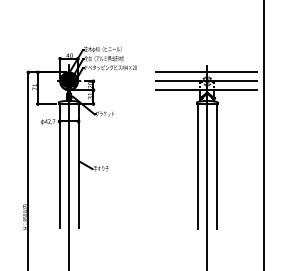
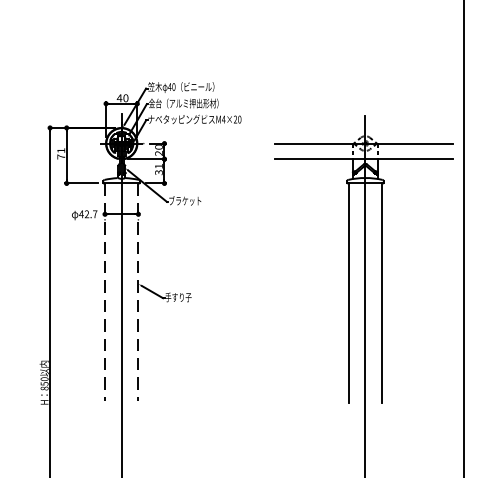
line: (205, 72) -> (362, 127), removed
line: (59, 165) -> (104, 291), solid -> dashed
line: (78, 165) -> (138, 291), solid -> dashed

